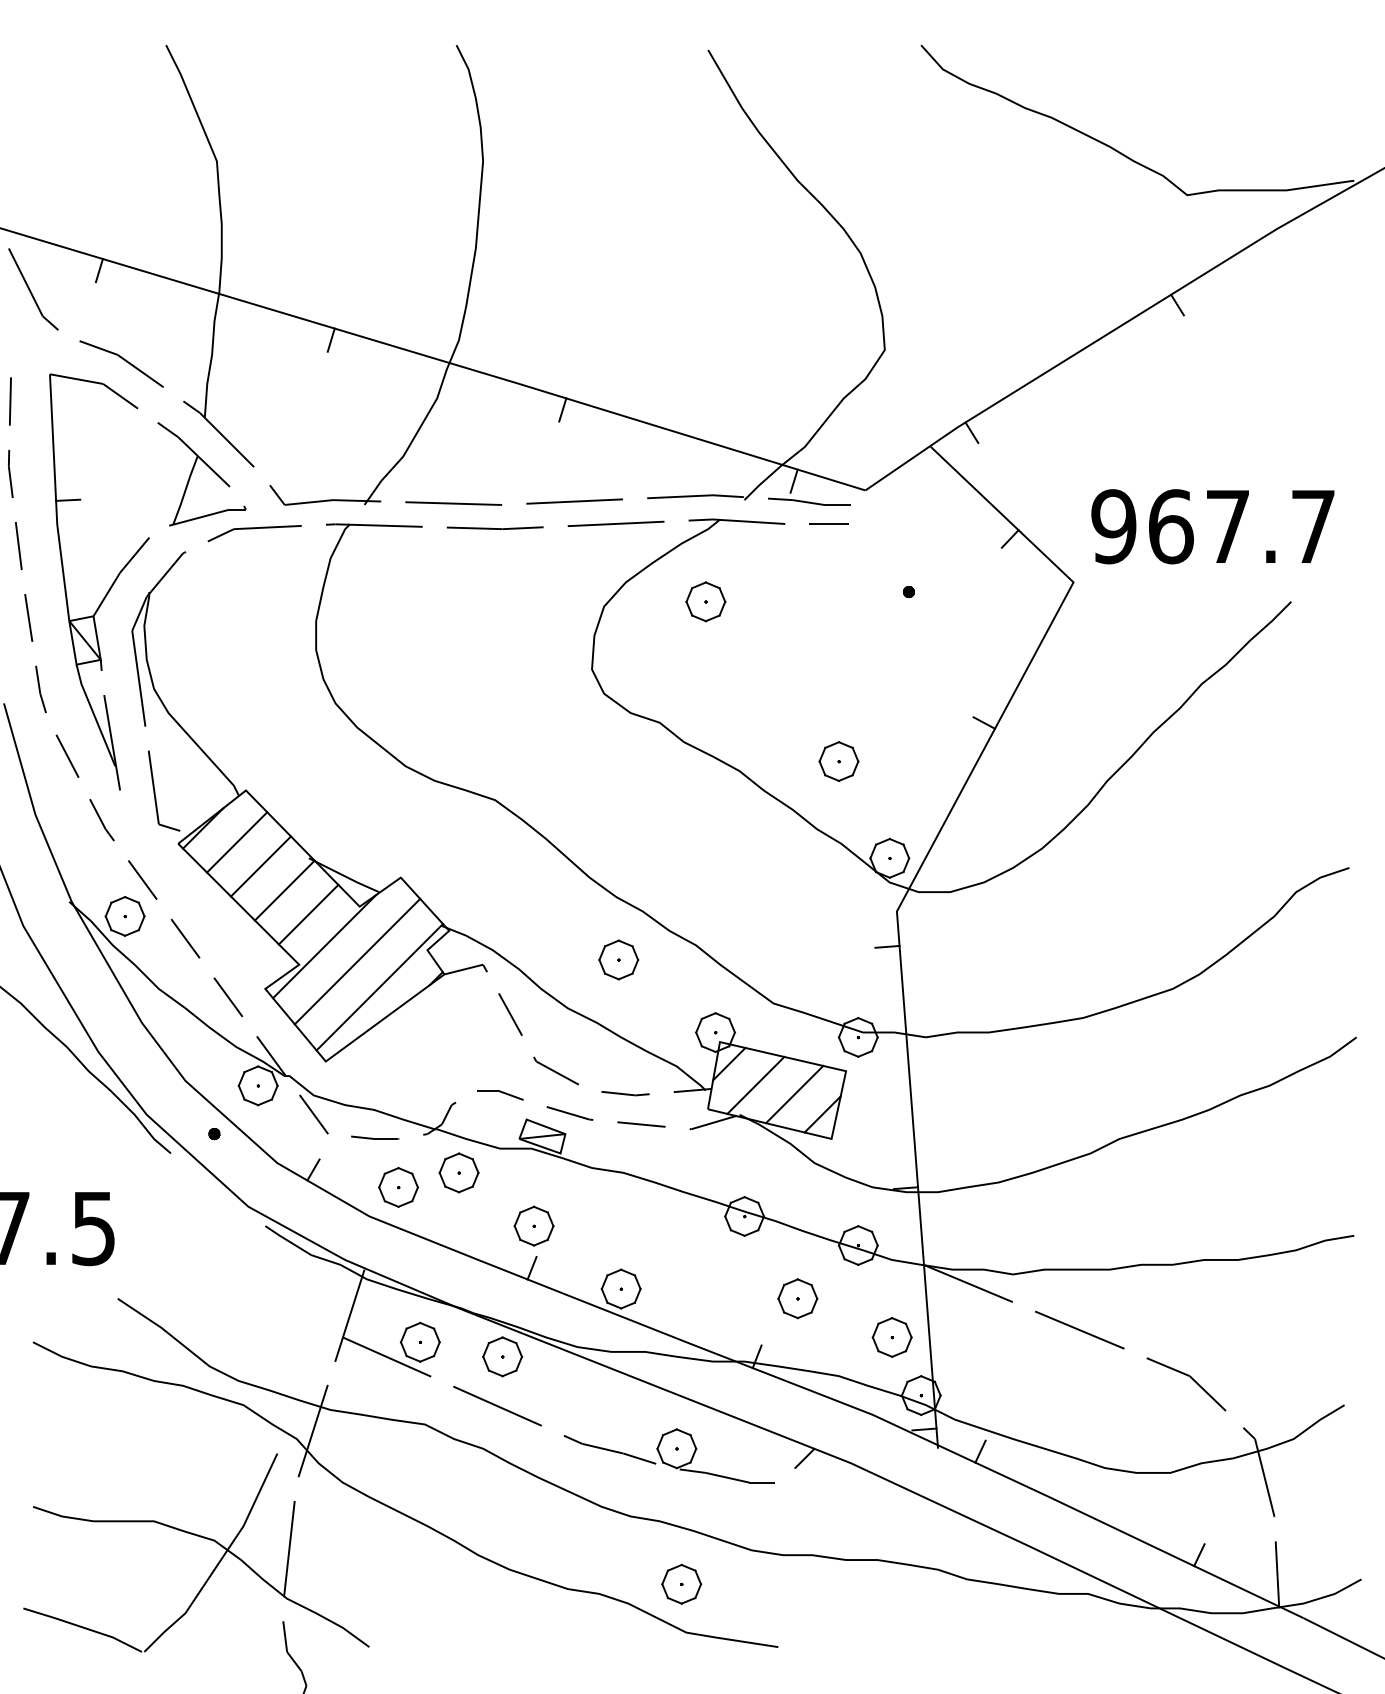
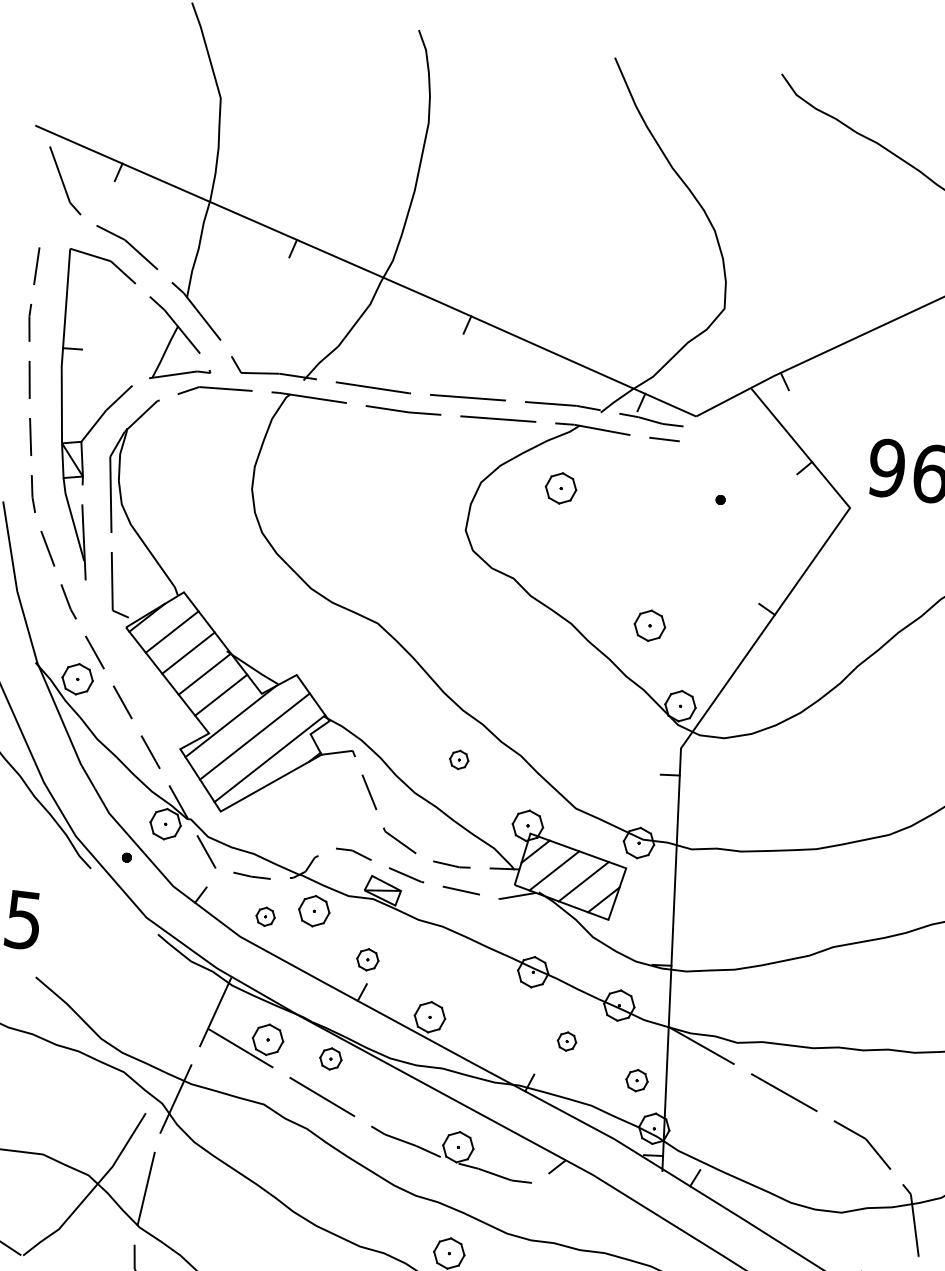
part: (618, 959) -> (459, 759), size x0.6
part: (398, 1187) -> (265, 916), size x0.6
part: (533, 1225) -> (367, 959), size x0.7
part: (797, 1298) -> (566, 1041), size x0.6
part: (891, 1337) -> (636, 1080), size x0.7
part: (502, 1356) -> (330, 1058), size x0.7

